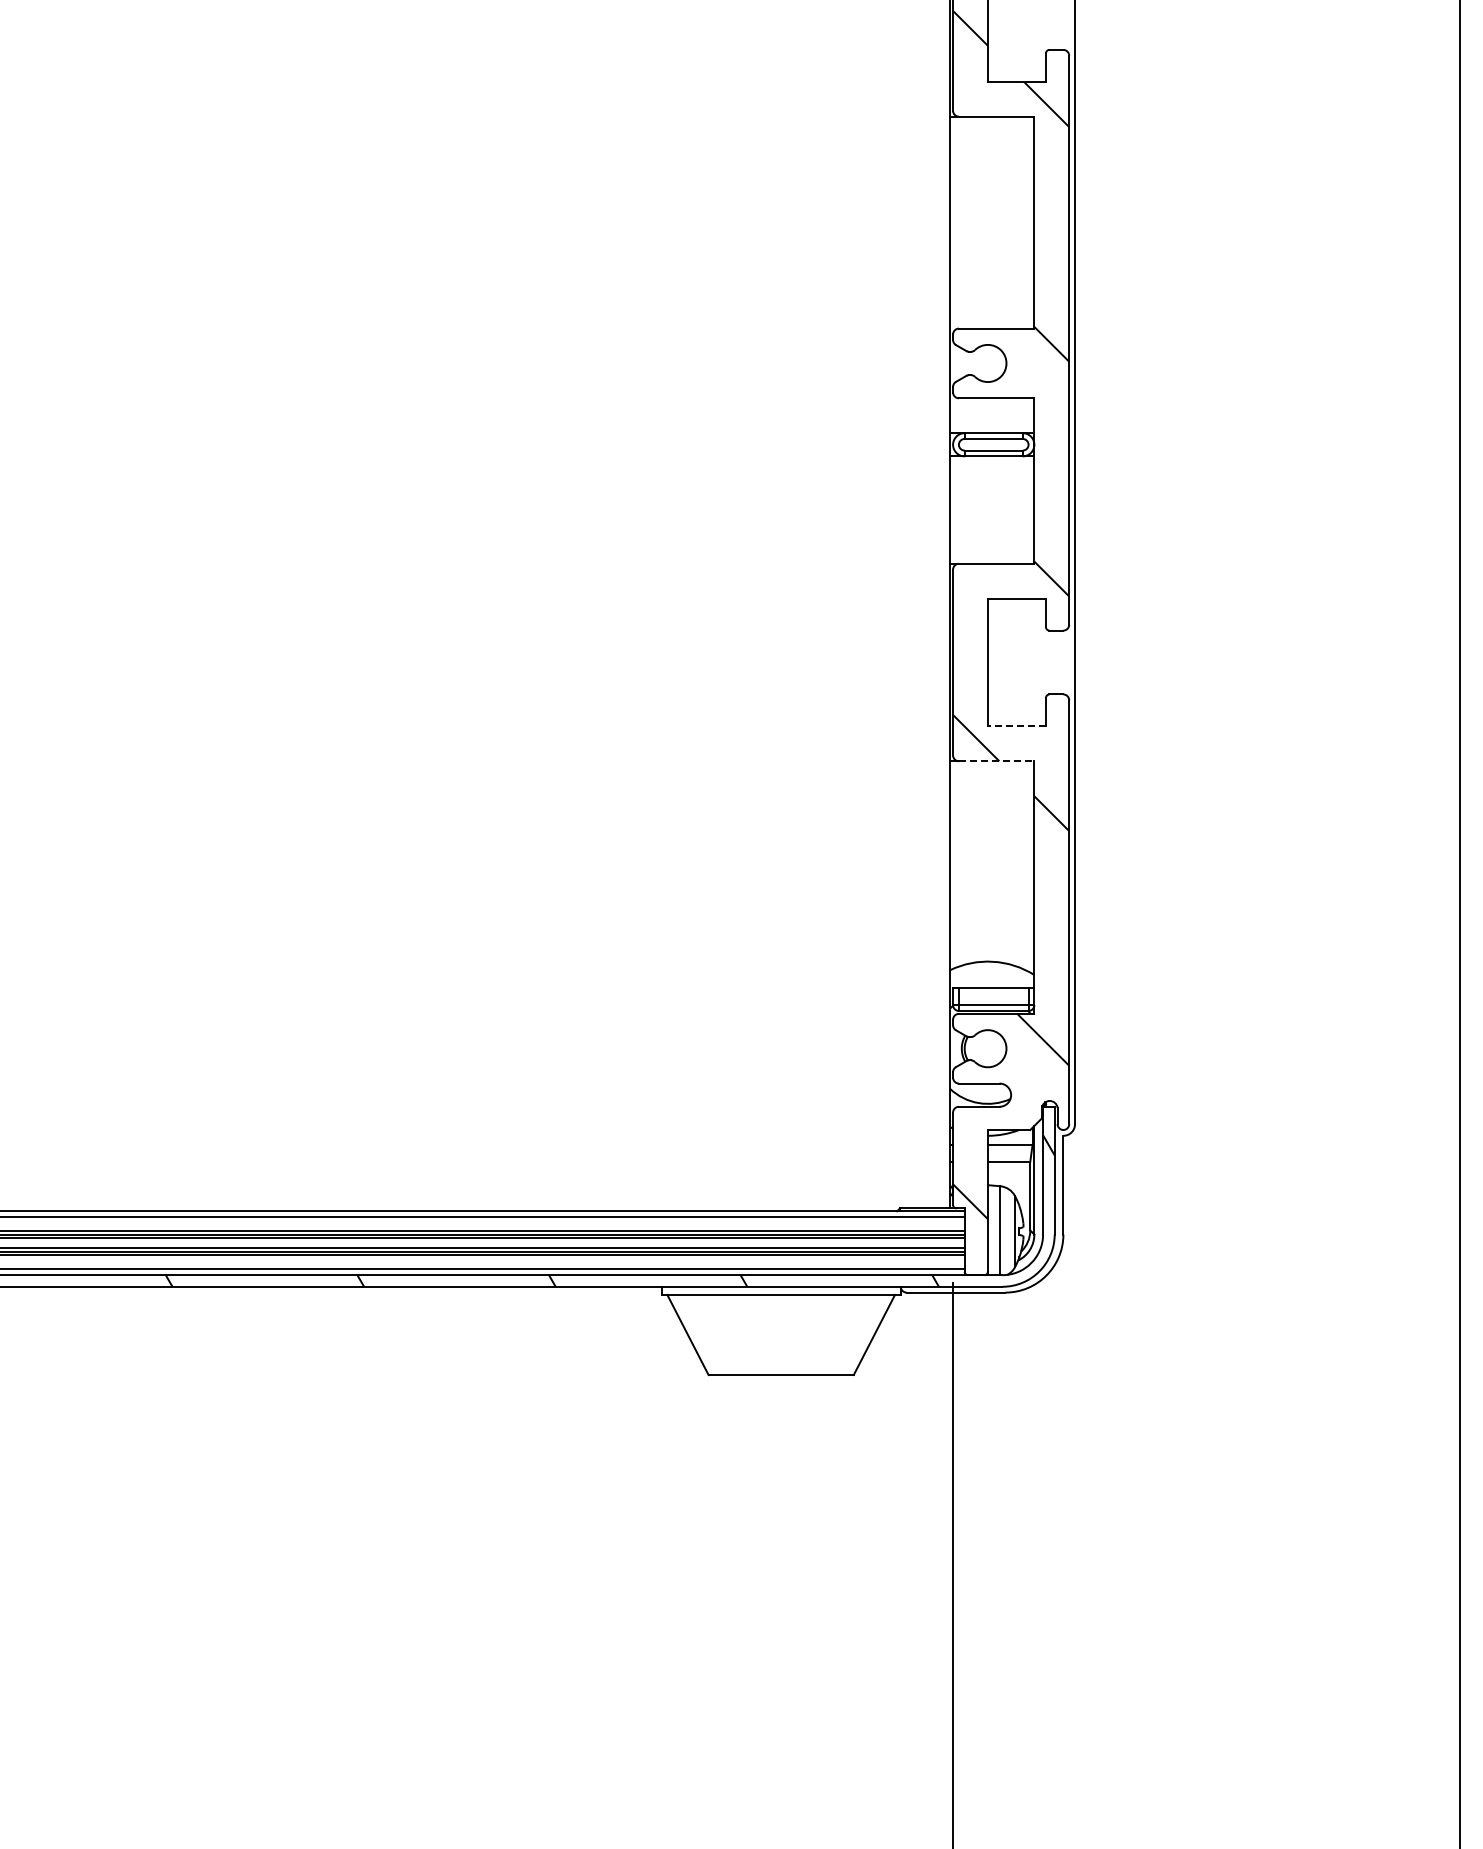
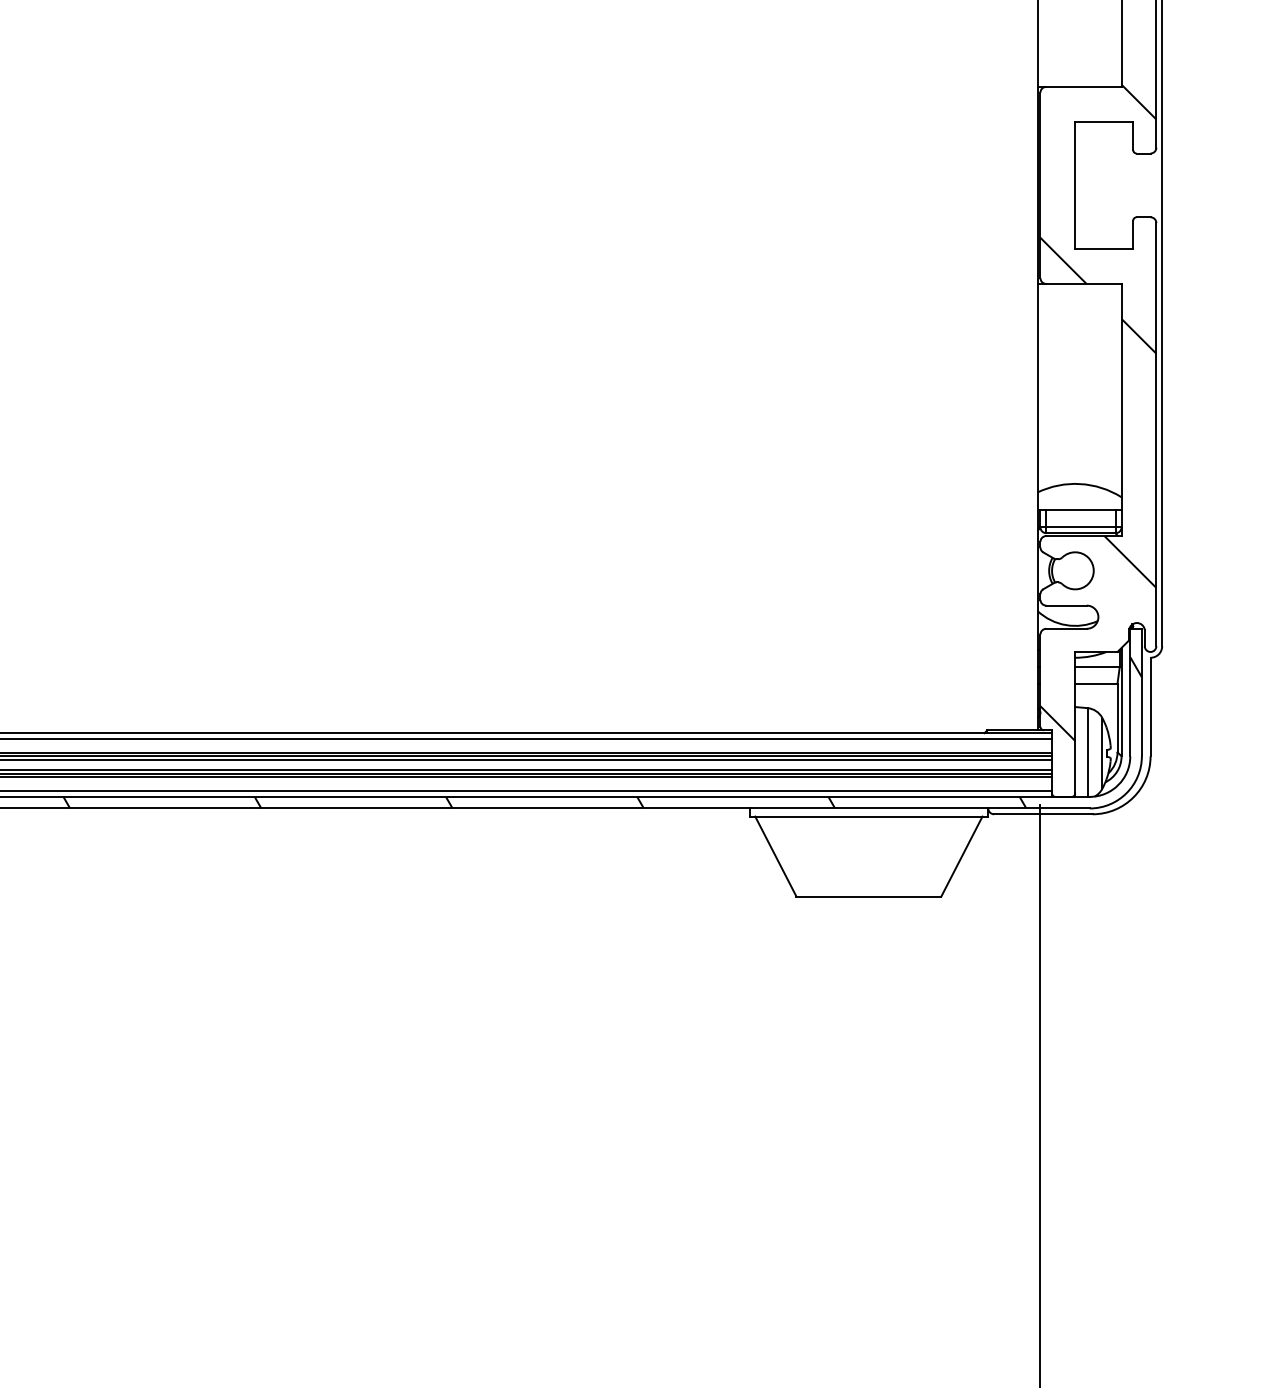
line: (1016, 726) -> (1103, 249), dashed -> solid
line: (996, 761) -> (1083, 284), dashed -> solid

